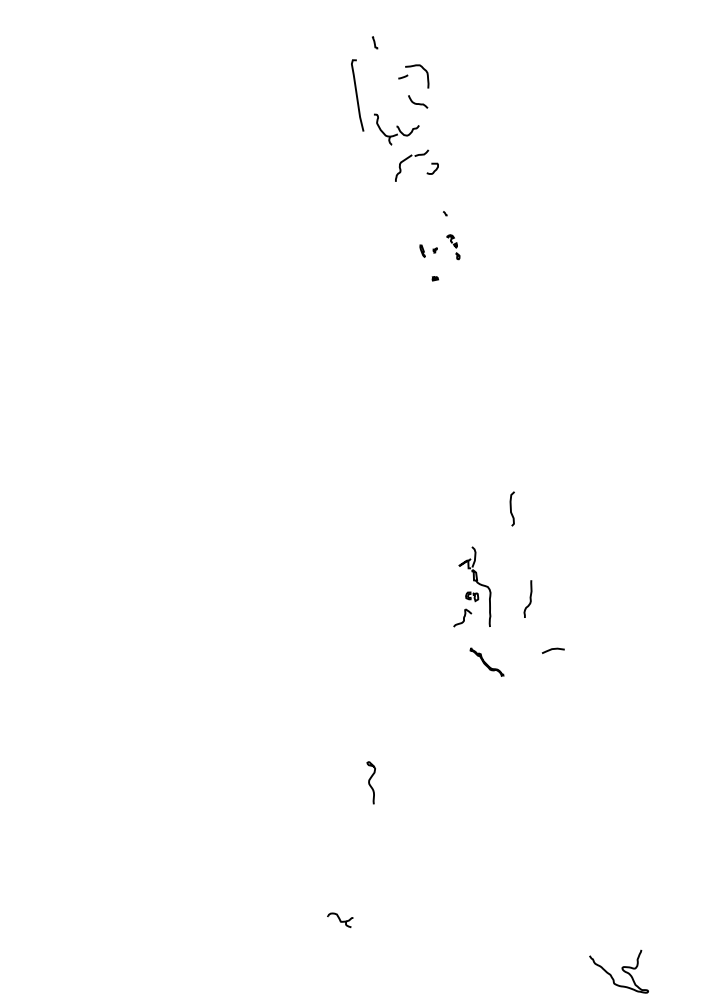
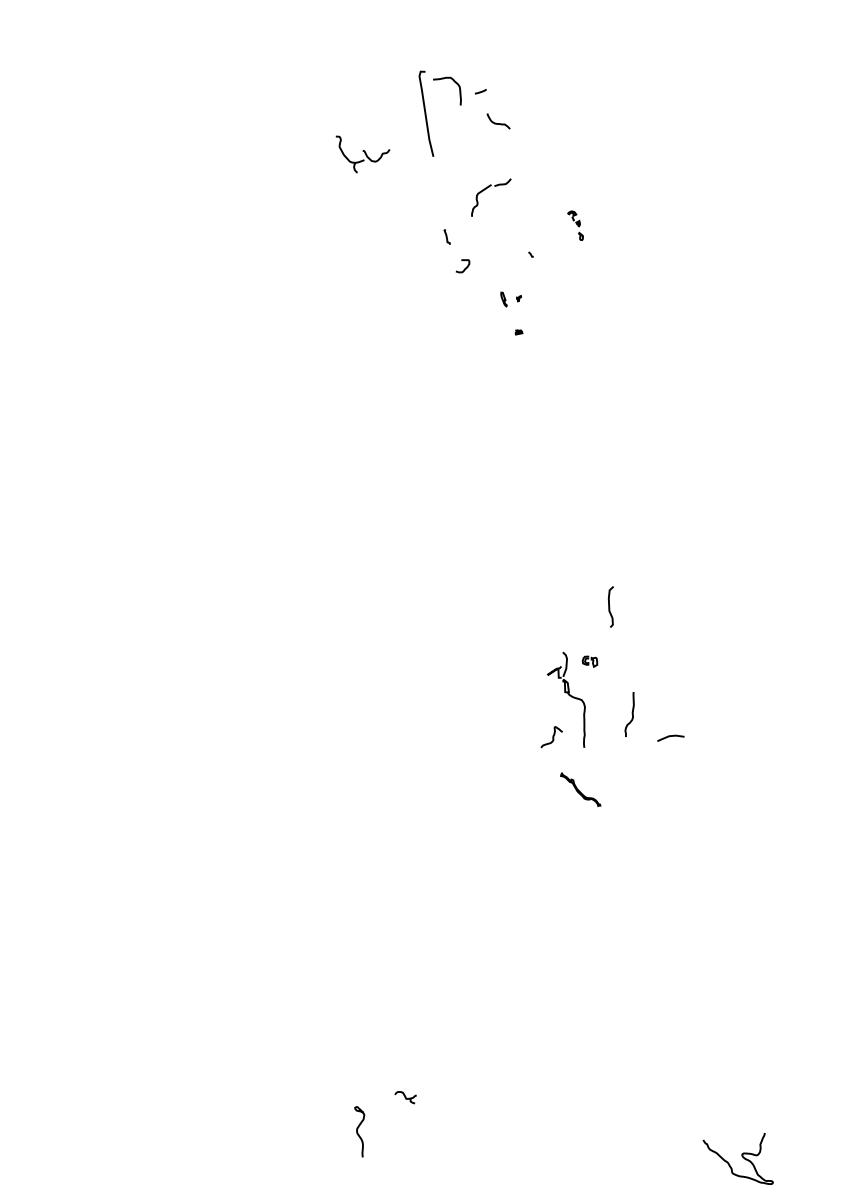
curve: (374, 42) -> (446, 236), moved
curve: (423, 69) -> (454, 82), moved
part: (396, 129) -> (362, 154), moved
curve: (433, 170) -> (464, 268), moved
part: (453, 246) -> (575, 225), moved
part: (471, 596) -> (589, 661), moved
line: (553, 649) -> (670, 736), moved
curve: (370, 783) -> (358, 1132), moved
part: (340, 920) -> (405, 1097), size x0.7

